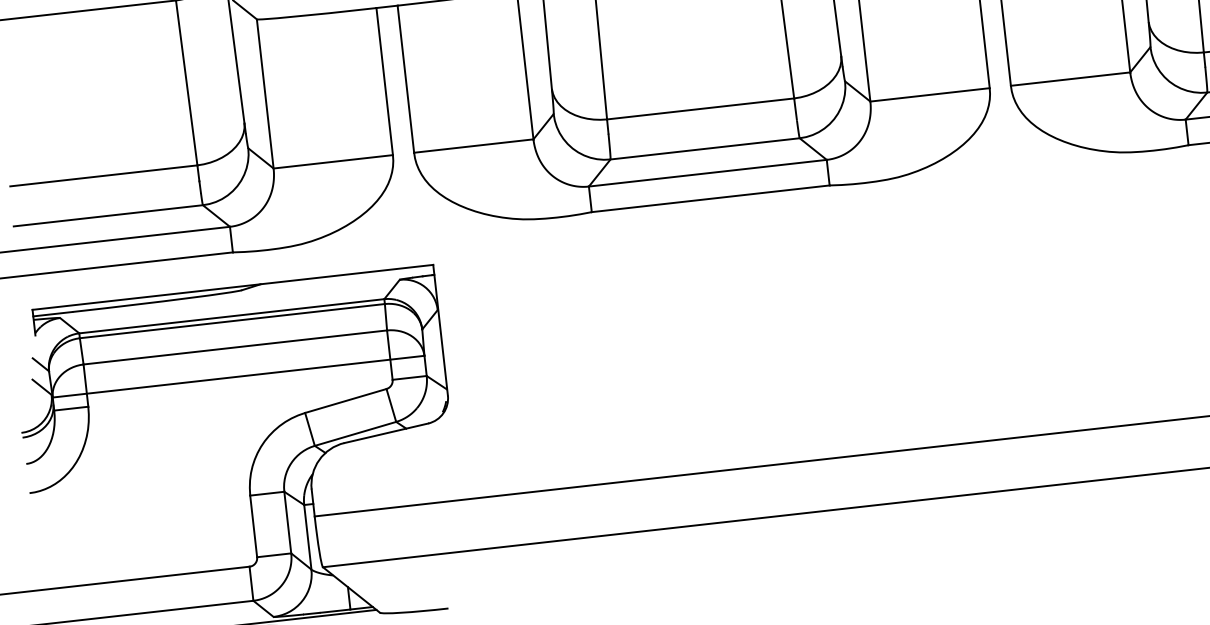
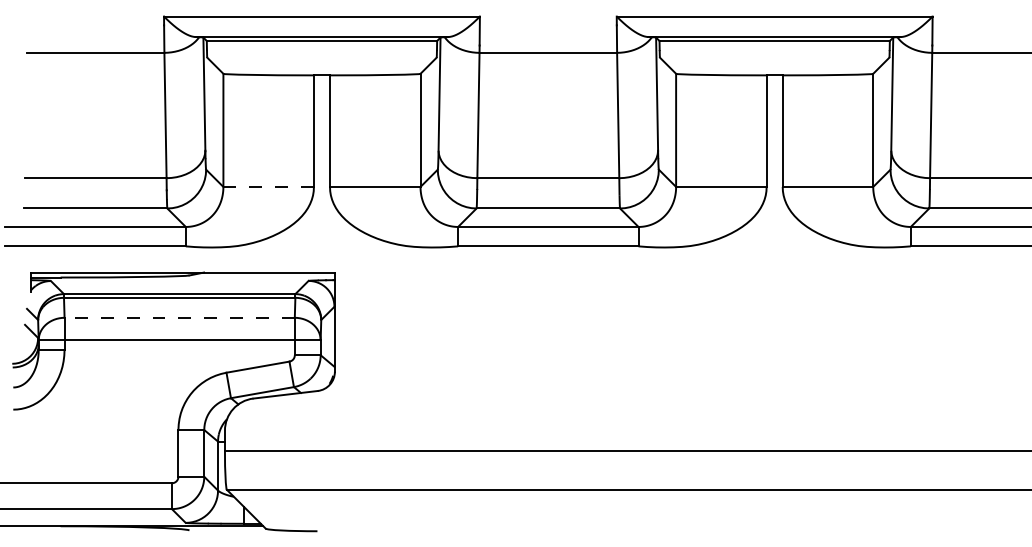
line: (334, 161) -> (269, 186), solid -> dashed
line: (235, 347) -> (179, 317), solid -> dashed

